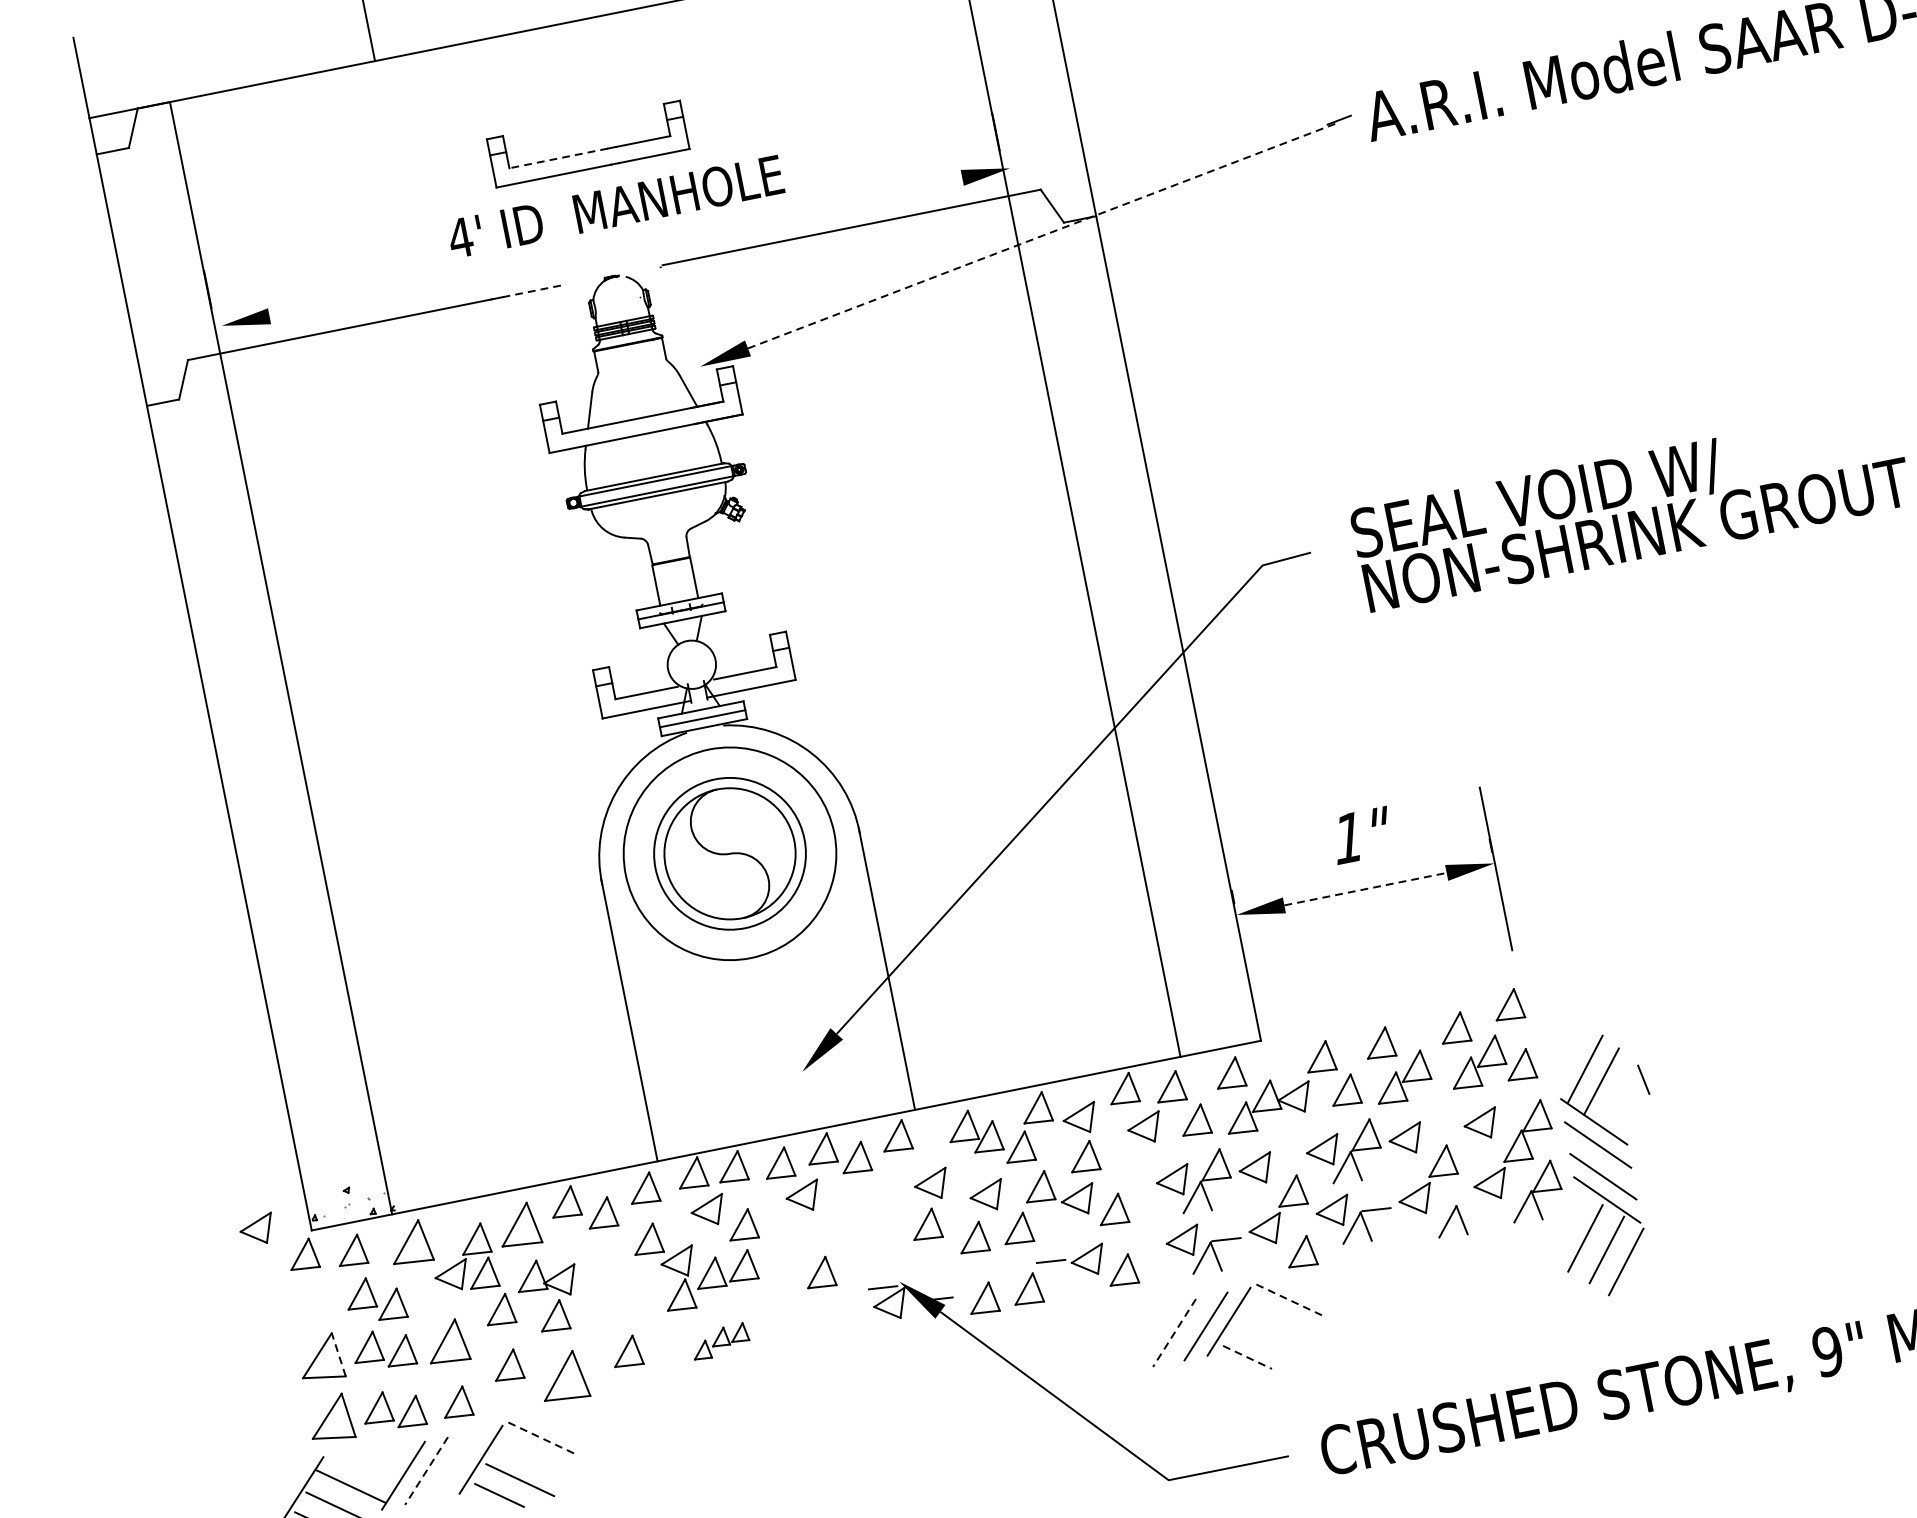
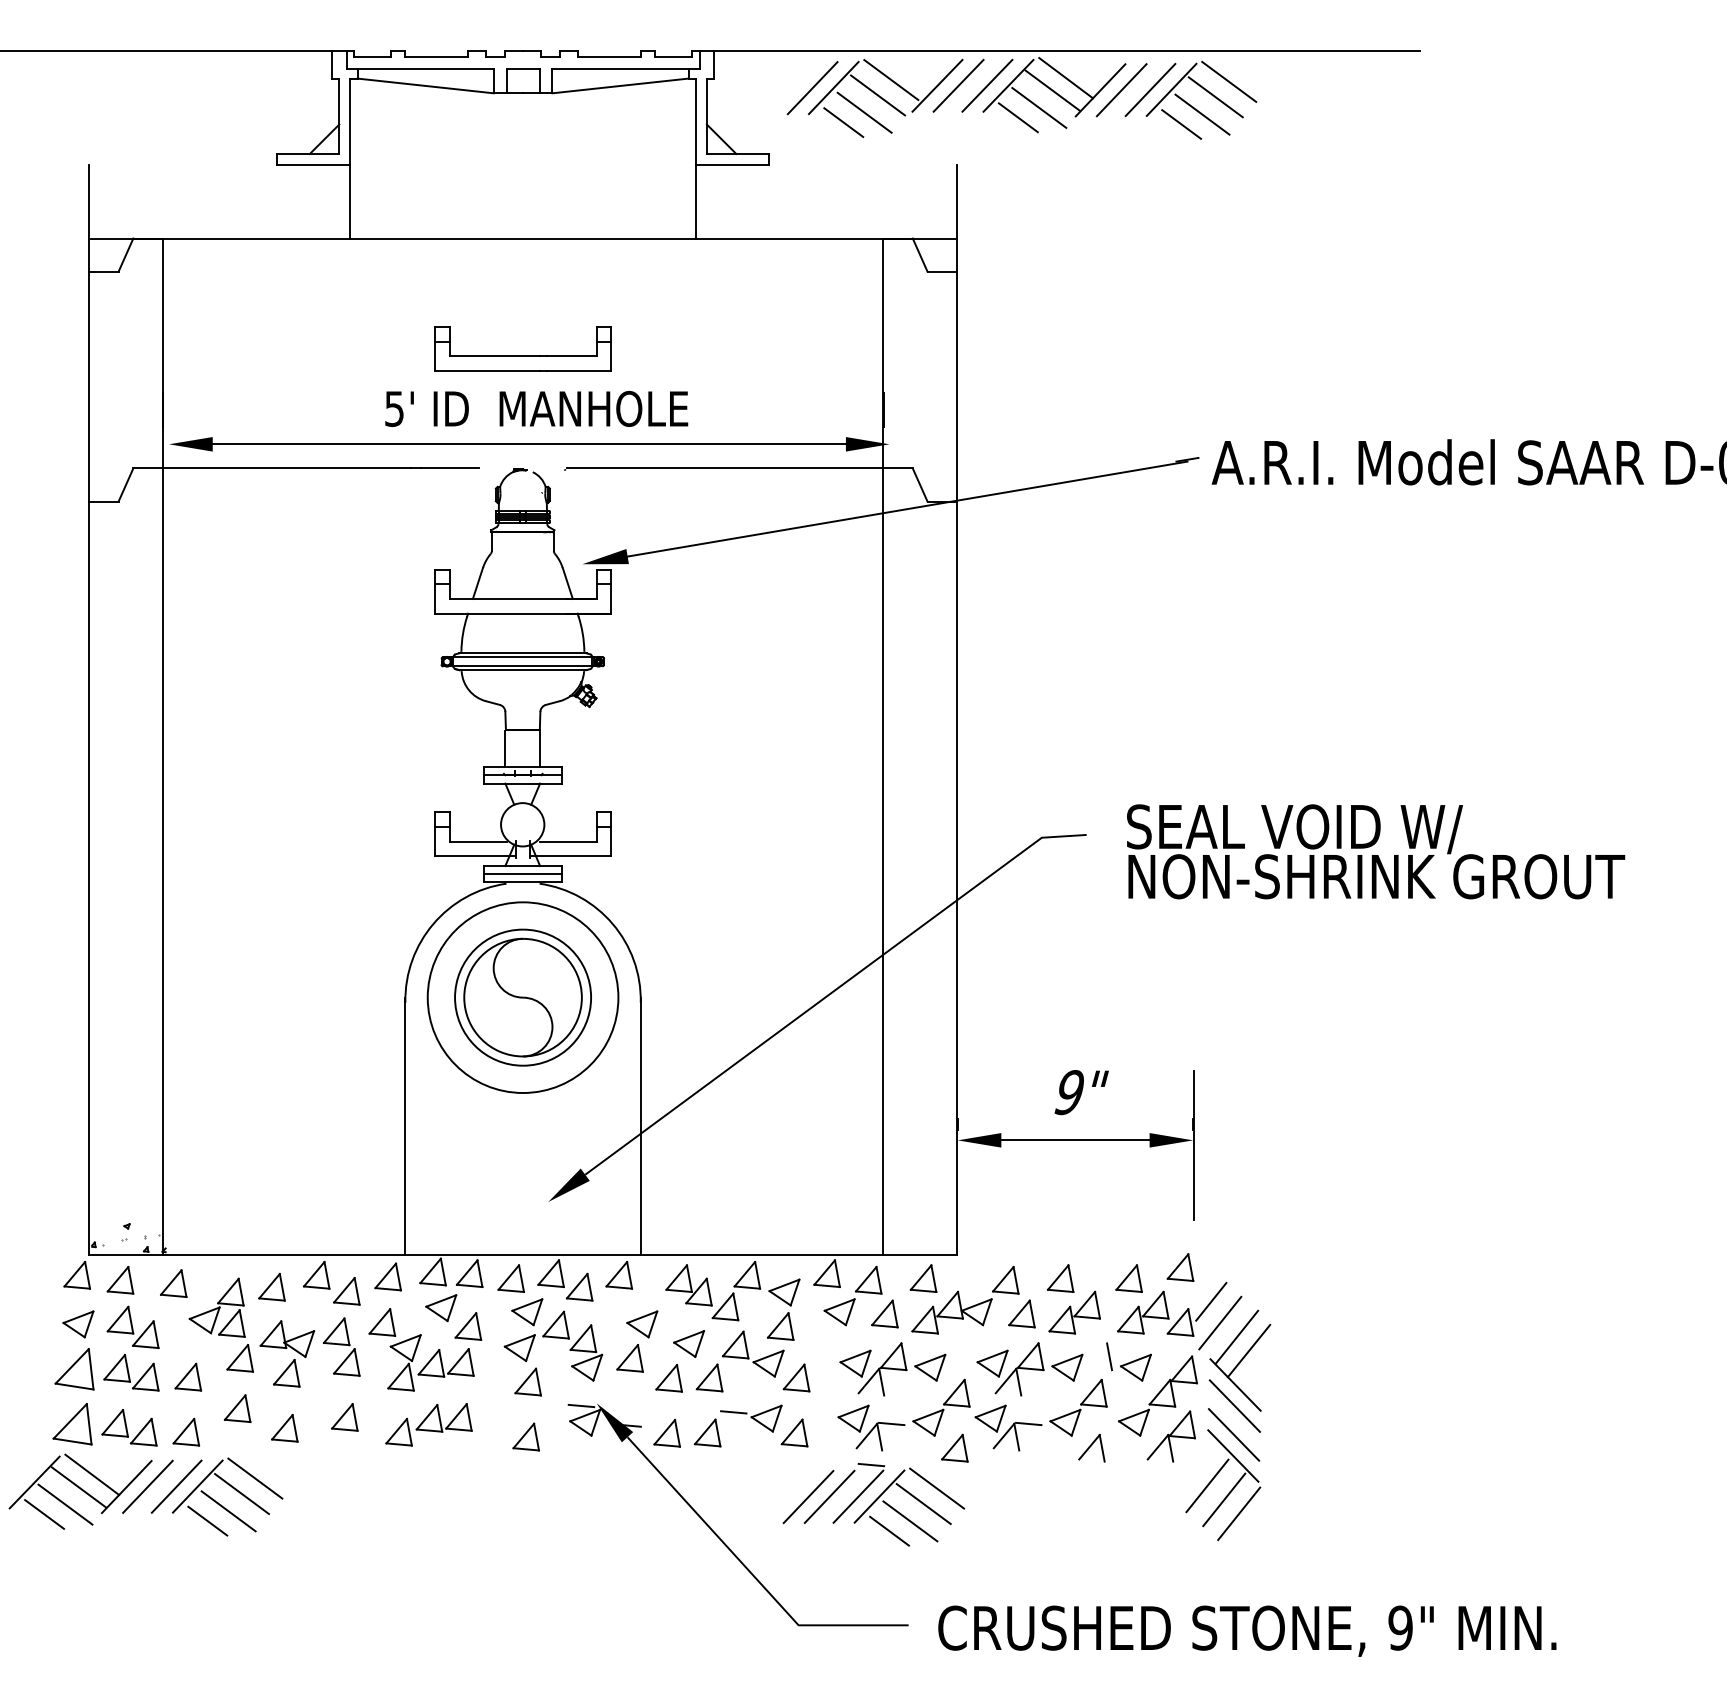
line: (558, 158) -> (494, 356), dashed -> solid
line: (1043, 235) -> (907, 509), dashed -> solid
text: (460, 237) -> (394, 408), 4' -> 5'
line: (615, 247) -> (528, 444), added
line: (534, 290) -> (450, 468), dashed -> solid
text: (1347, 838) -> (1068, 1092), 1" -> 9"
line: (1365, 889) -> (1075, 1140), dashed -> solid
line: (1549, 1035) -> (1211, 1301), added
line: (1563, 1056) -> (1220, 1322), added
line: (1643, 1079) -> (1109, 1356), moved
part: (837, 1220) -> (553, 1338), added
part: (517, 1224) -> (271, 1286), size x0.71
part: (257, 1230) -> (78, 1324), moved
part: (410, 1242) -> (173, 1283), size x0.71
part: (607, 1275) -> (341, 1346), added
line: (1213, 1288) -> (871, 1464), added
line: (1290, 1300) -> (937, 1488), dashed -> solid
line: (1278, 1320) -> (923, 1504), added
line: (1174, 1332) -> (829, 1496), dashed -> solid
part: (828, 1333) -> (525, 1436), added
line: (1151, 1338) -> (808, 1497), added
part: (445, 1341) -> (187, 1376), size x0.71
part: (719, 1341) -> (428, 1424), size x1.67
line: (1268, 1342) -> (910, 1521), added
line: (338, 1353) -> (91, 1368), dashed -> solid
line: (1247, 1357) -> (889, 1531), dashed -> solid
part: (563, 1377) -> (284, 1428), size x0.62
line: (542, 1438) -> (255, 1478), dashed -> solid
line: (530, 1458) -> (241, 1494), added
line: (457, 1464) -> (176, 1486), added
line: (363, 1469) -> (92, 1474), added
line: (426, 1470) -> (147, 1486), dashed -> solid

